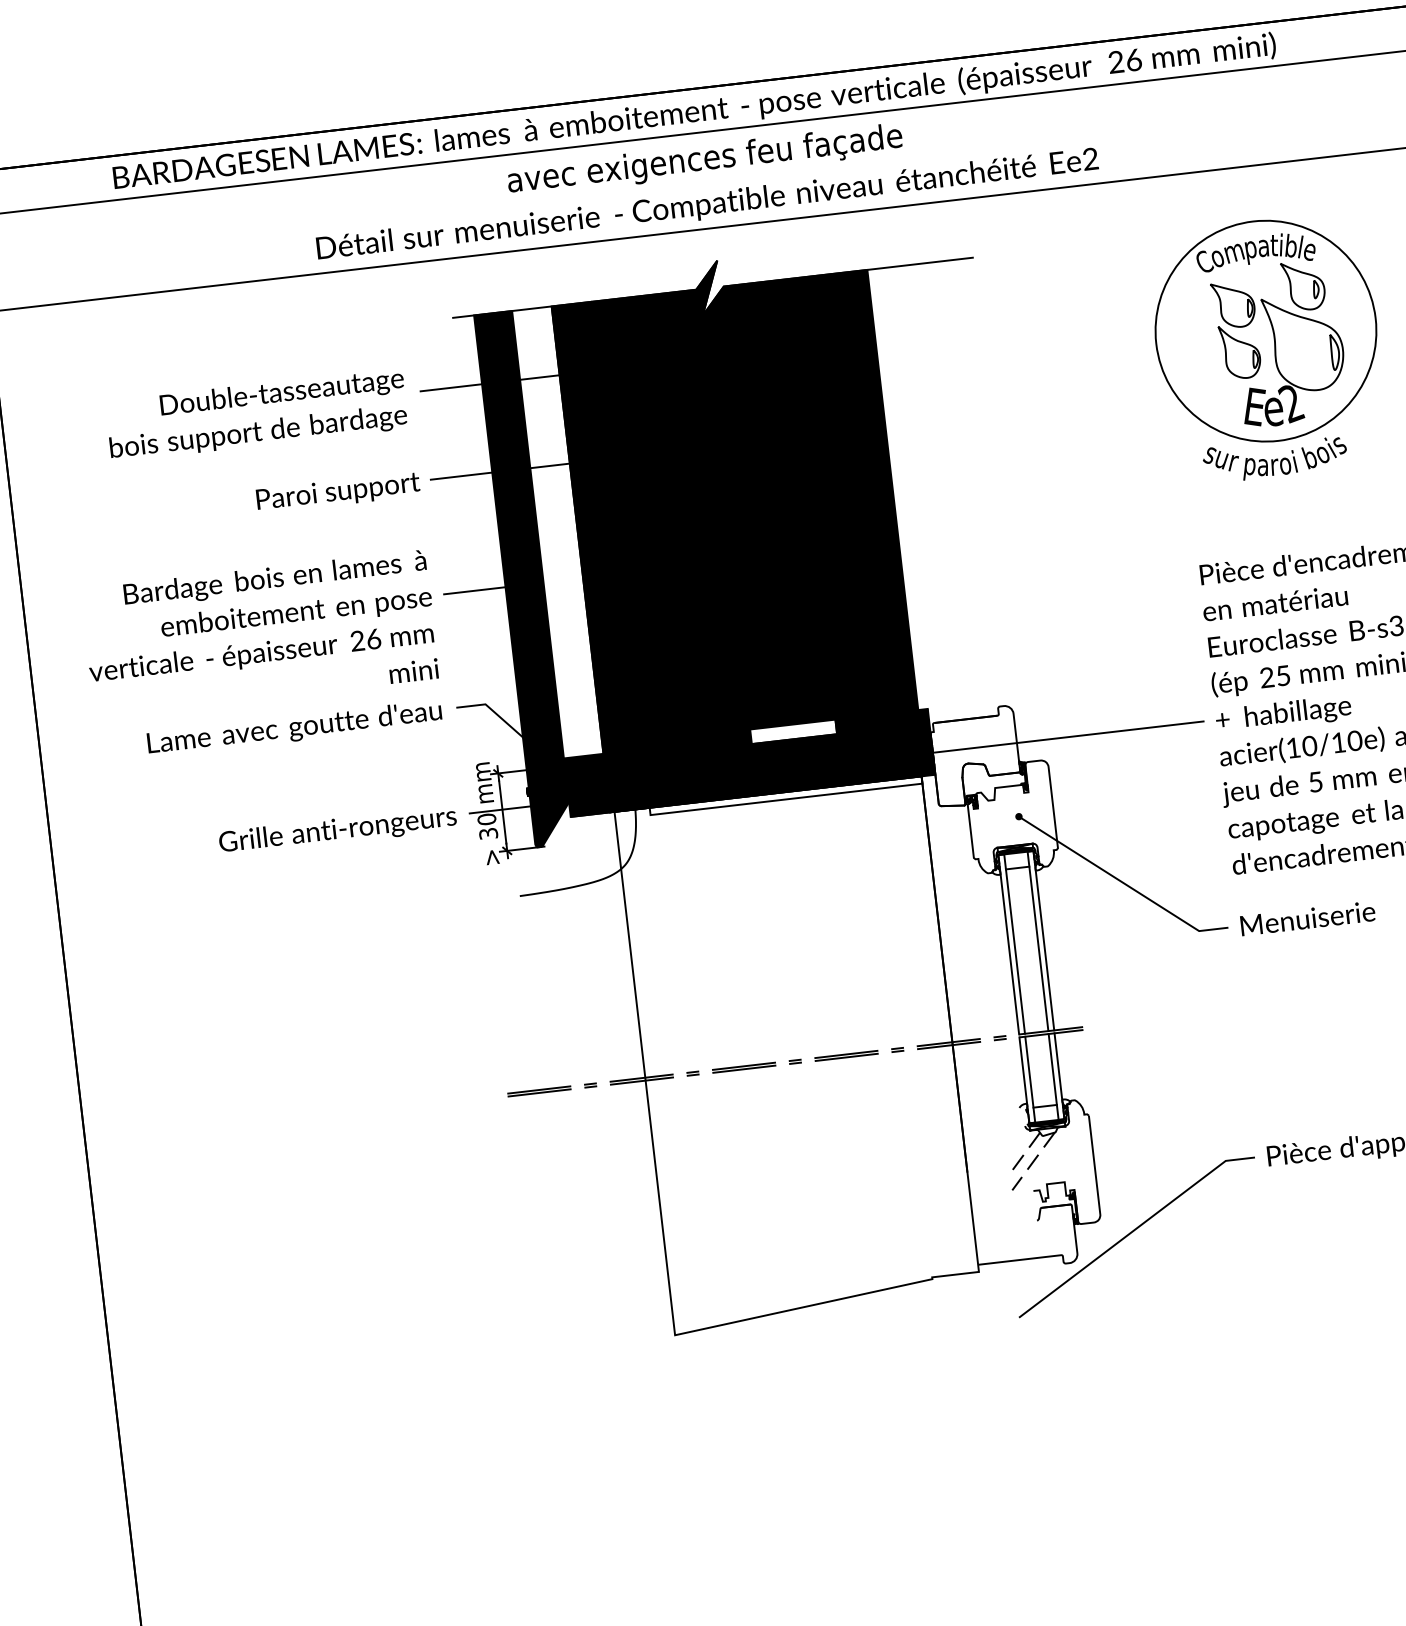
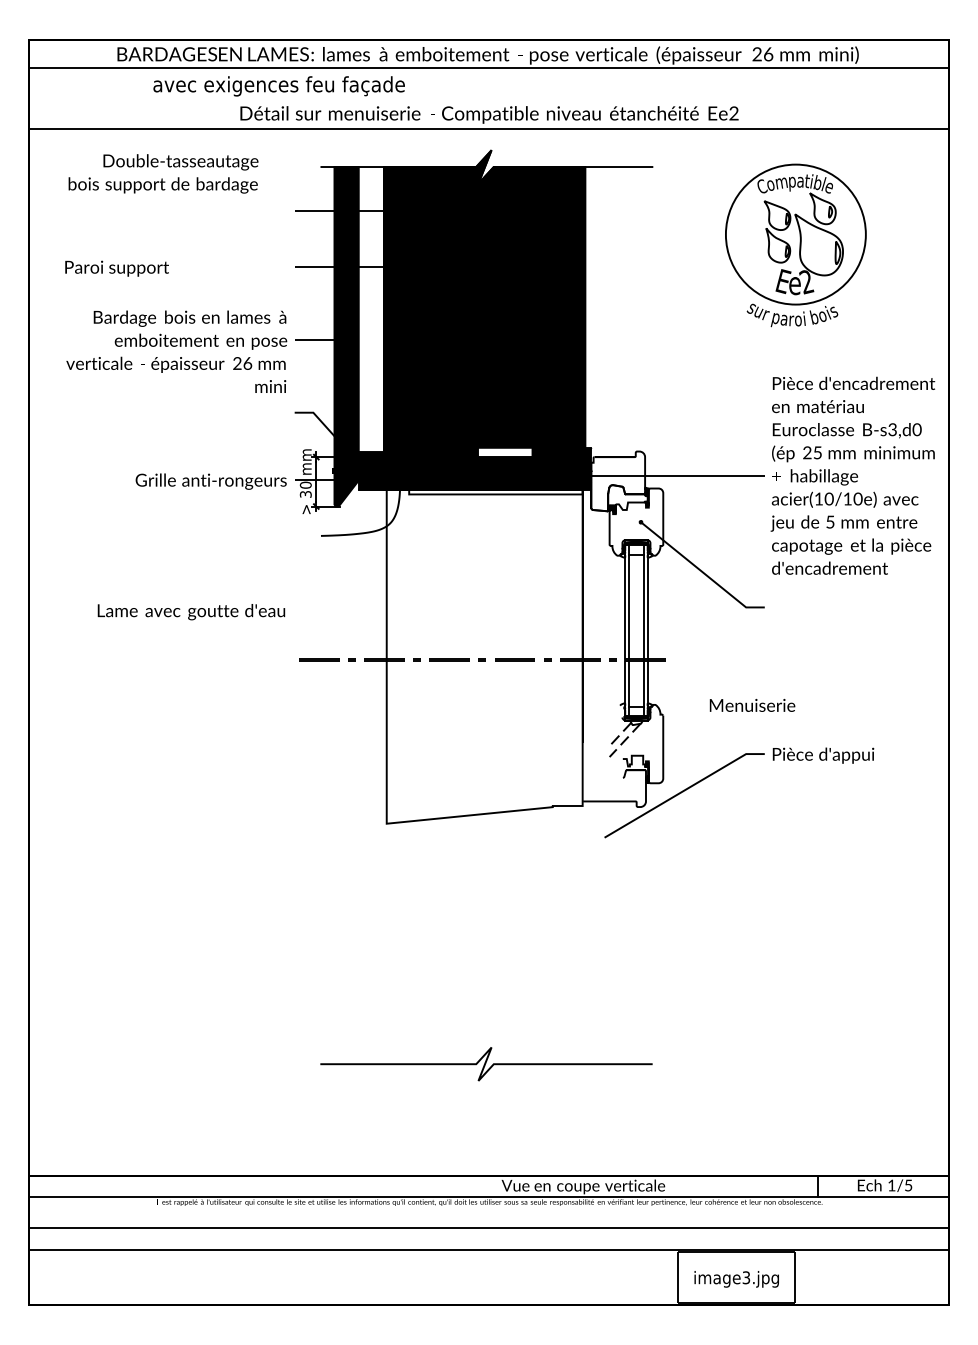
text: (704, 160) -> (278, 86), moved
part: (1267, 348) -> (795, 245), moved
text: (256, 414) -> (163, 173), moved
text: (337, 492) -> (116, 268), moved
text: (294, 729) -> (191, 612), moved
text: (1307, 918) -> (752, 705), moved

